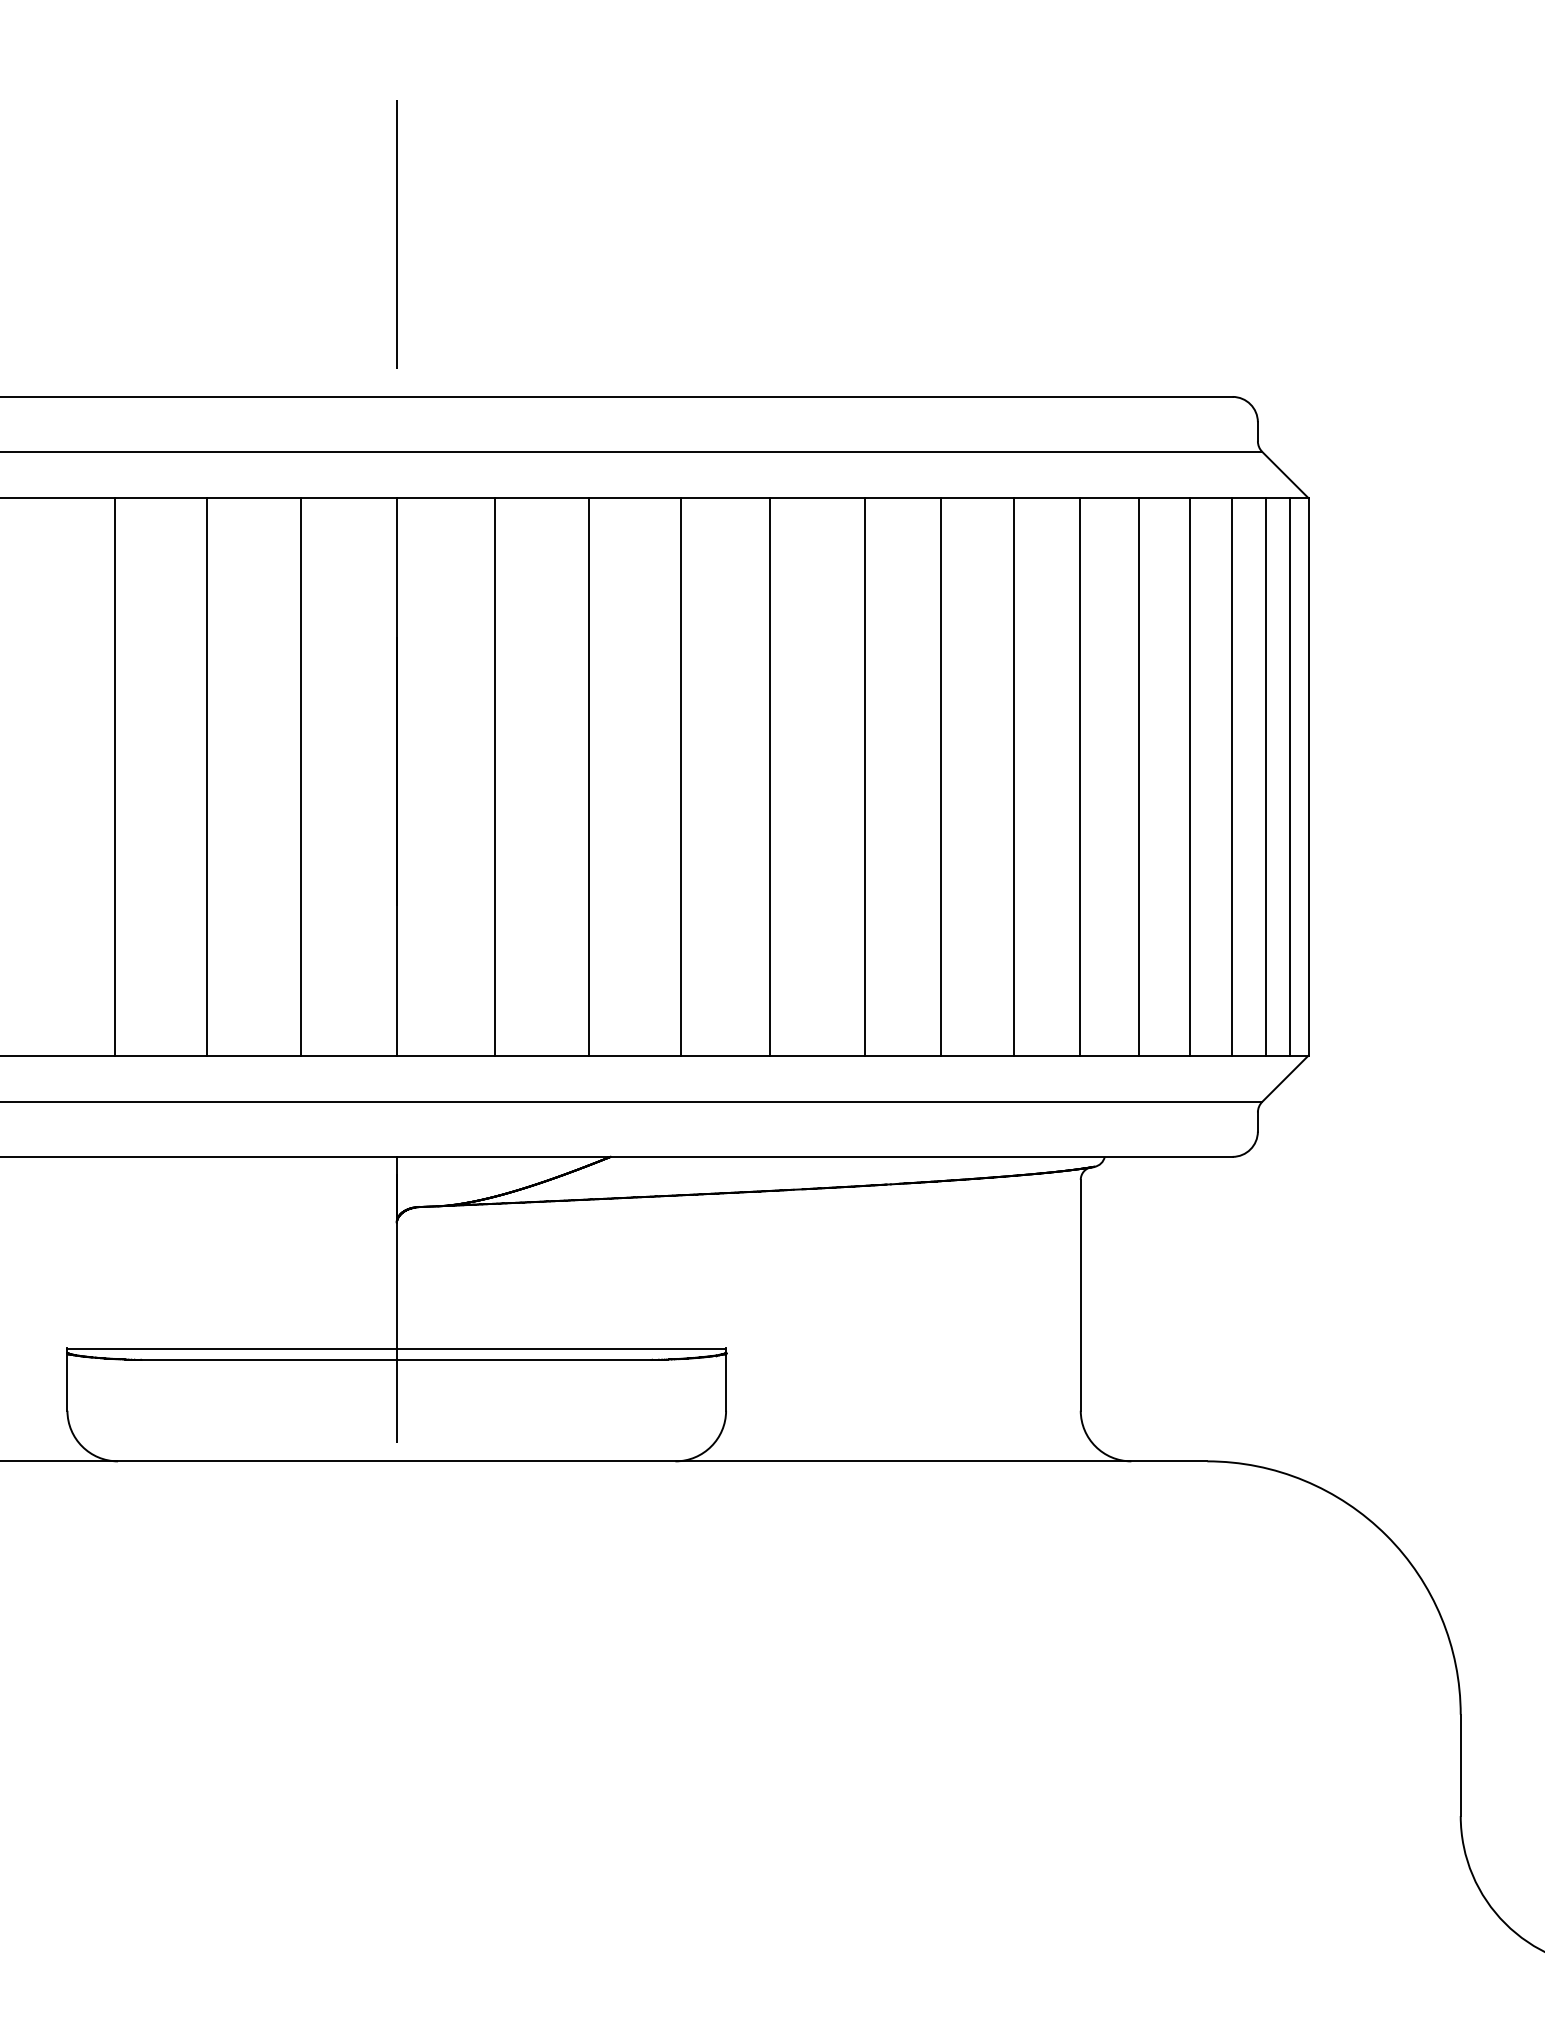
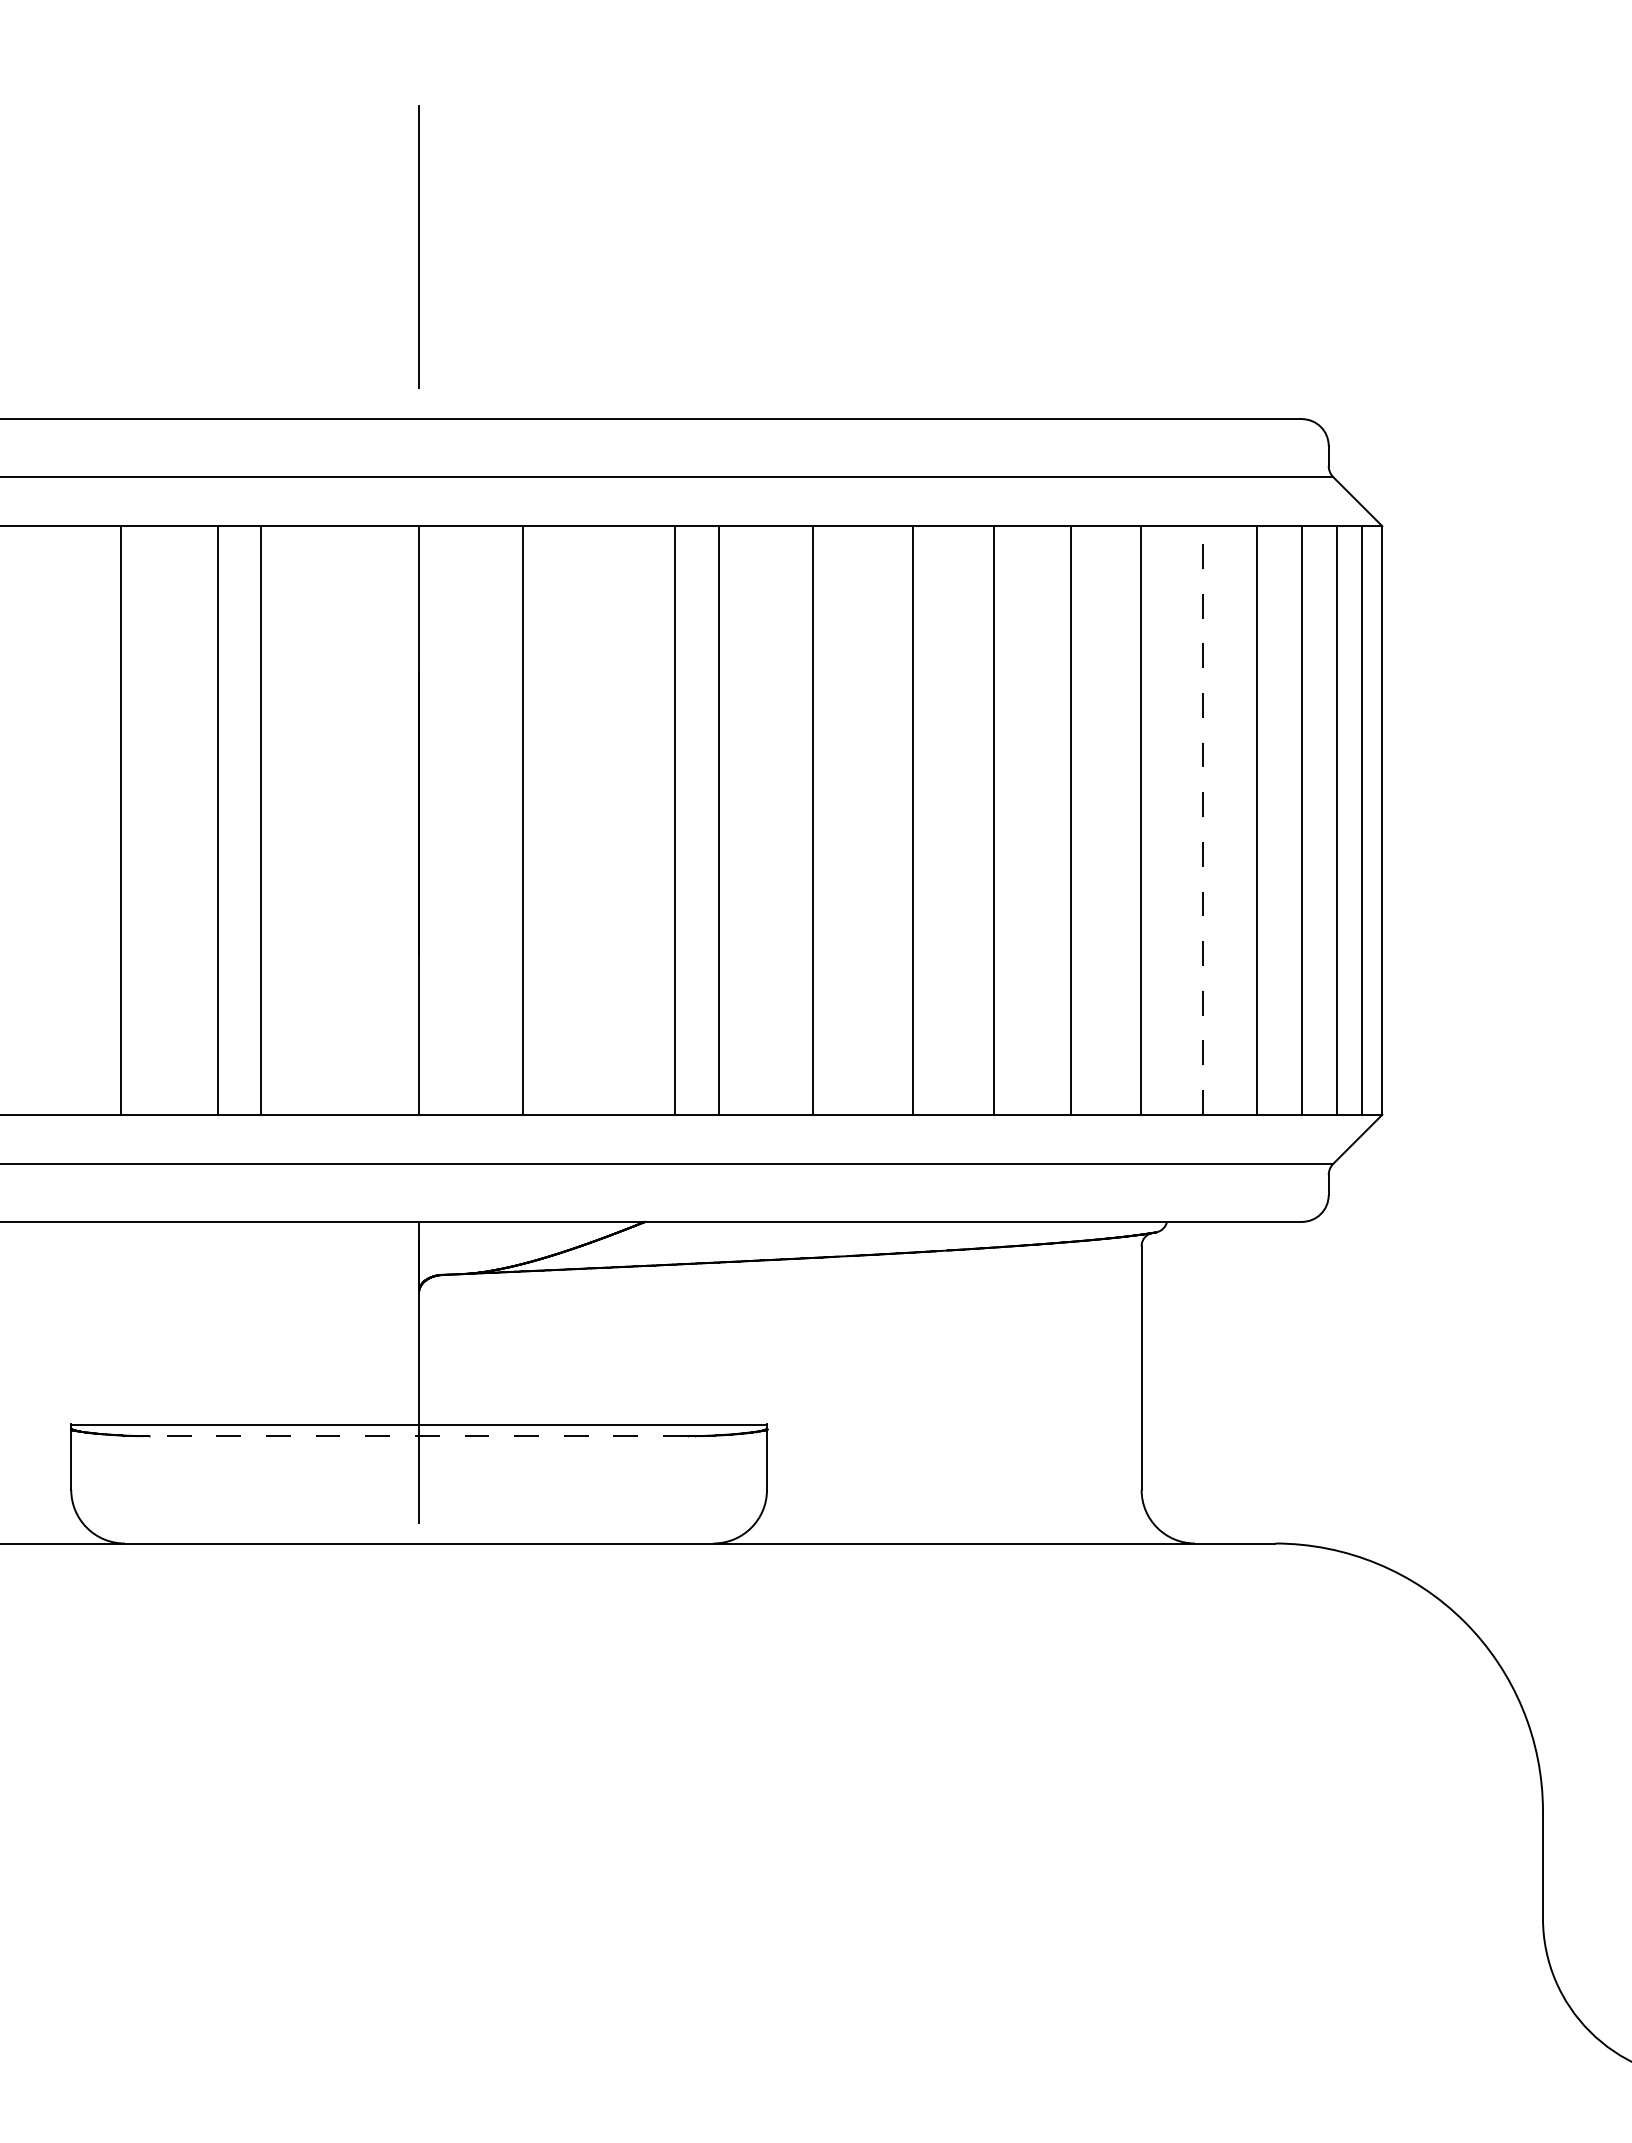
line: (301, 776) -> (261, 820), moved
line: (589, 776) -> (675, 820), moved
line: (1139, 776) -> (1203, 820), solid -> dashed
line: (397, 1360) -> (419, 1436), solid -> dashed

